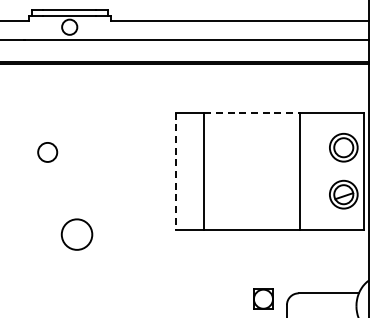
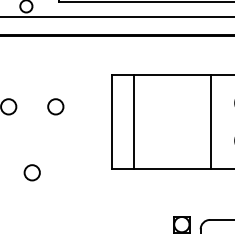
line: (251, 112) -> (172, 74), dashed -> solid
circle: (106, 152) -> (55, 106), added
line: (176, 171) -> (112, 122), dashed -> solid
circle: (76, 234) -> (31, 172), size x0.62

